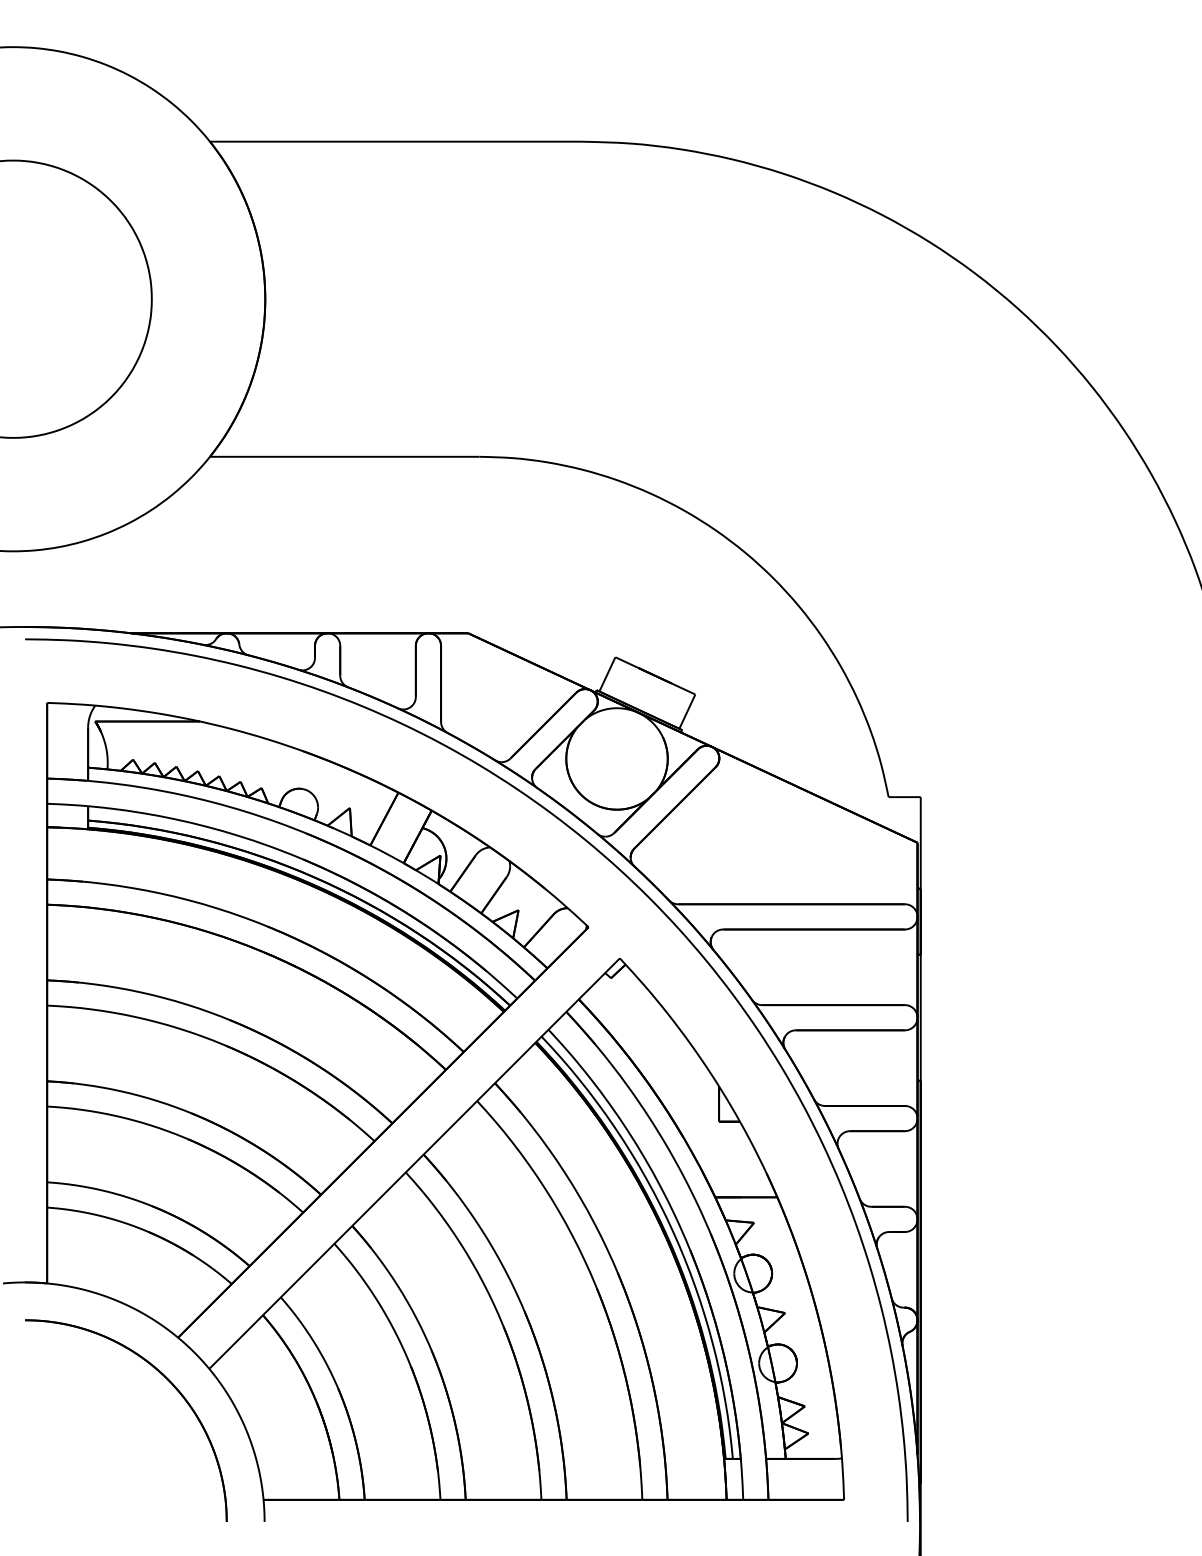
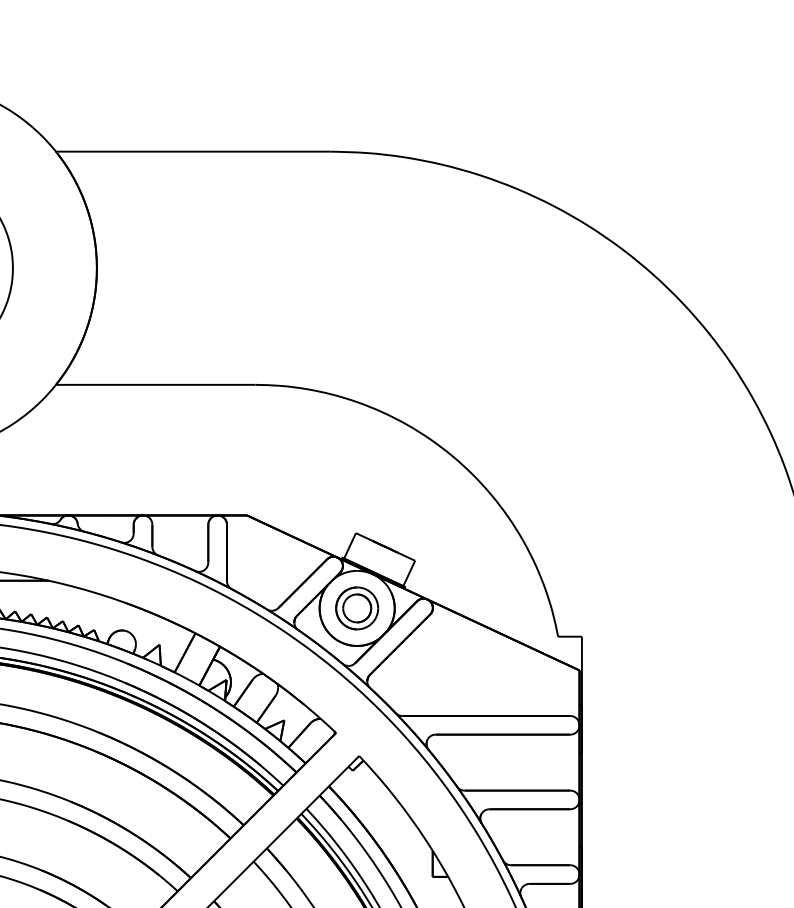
part: (616, 758) -> (356, 608), added

